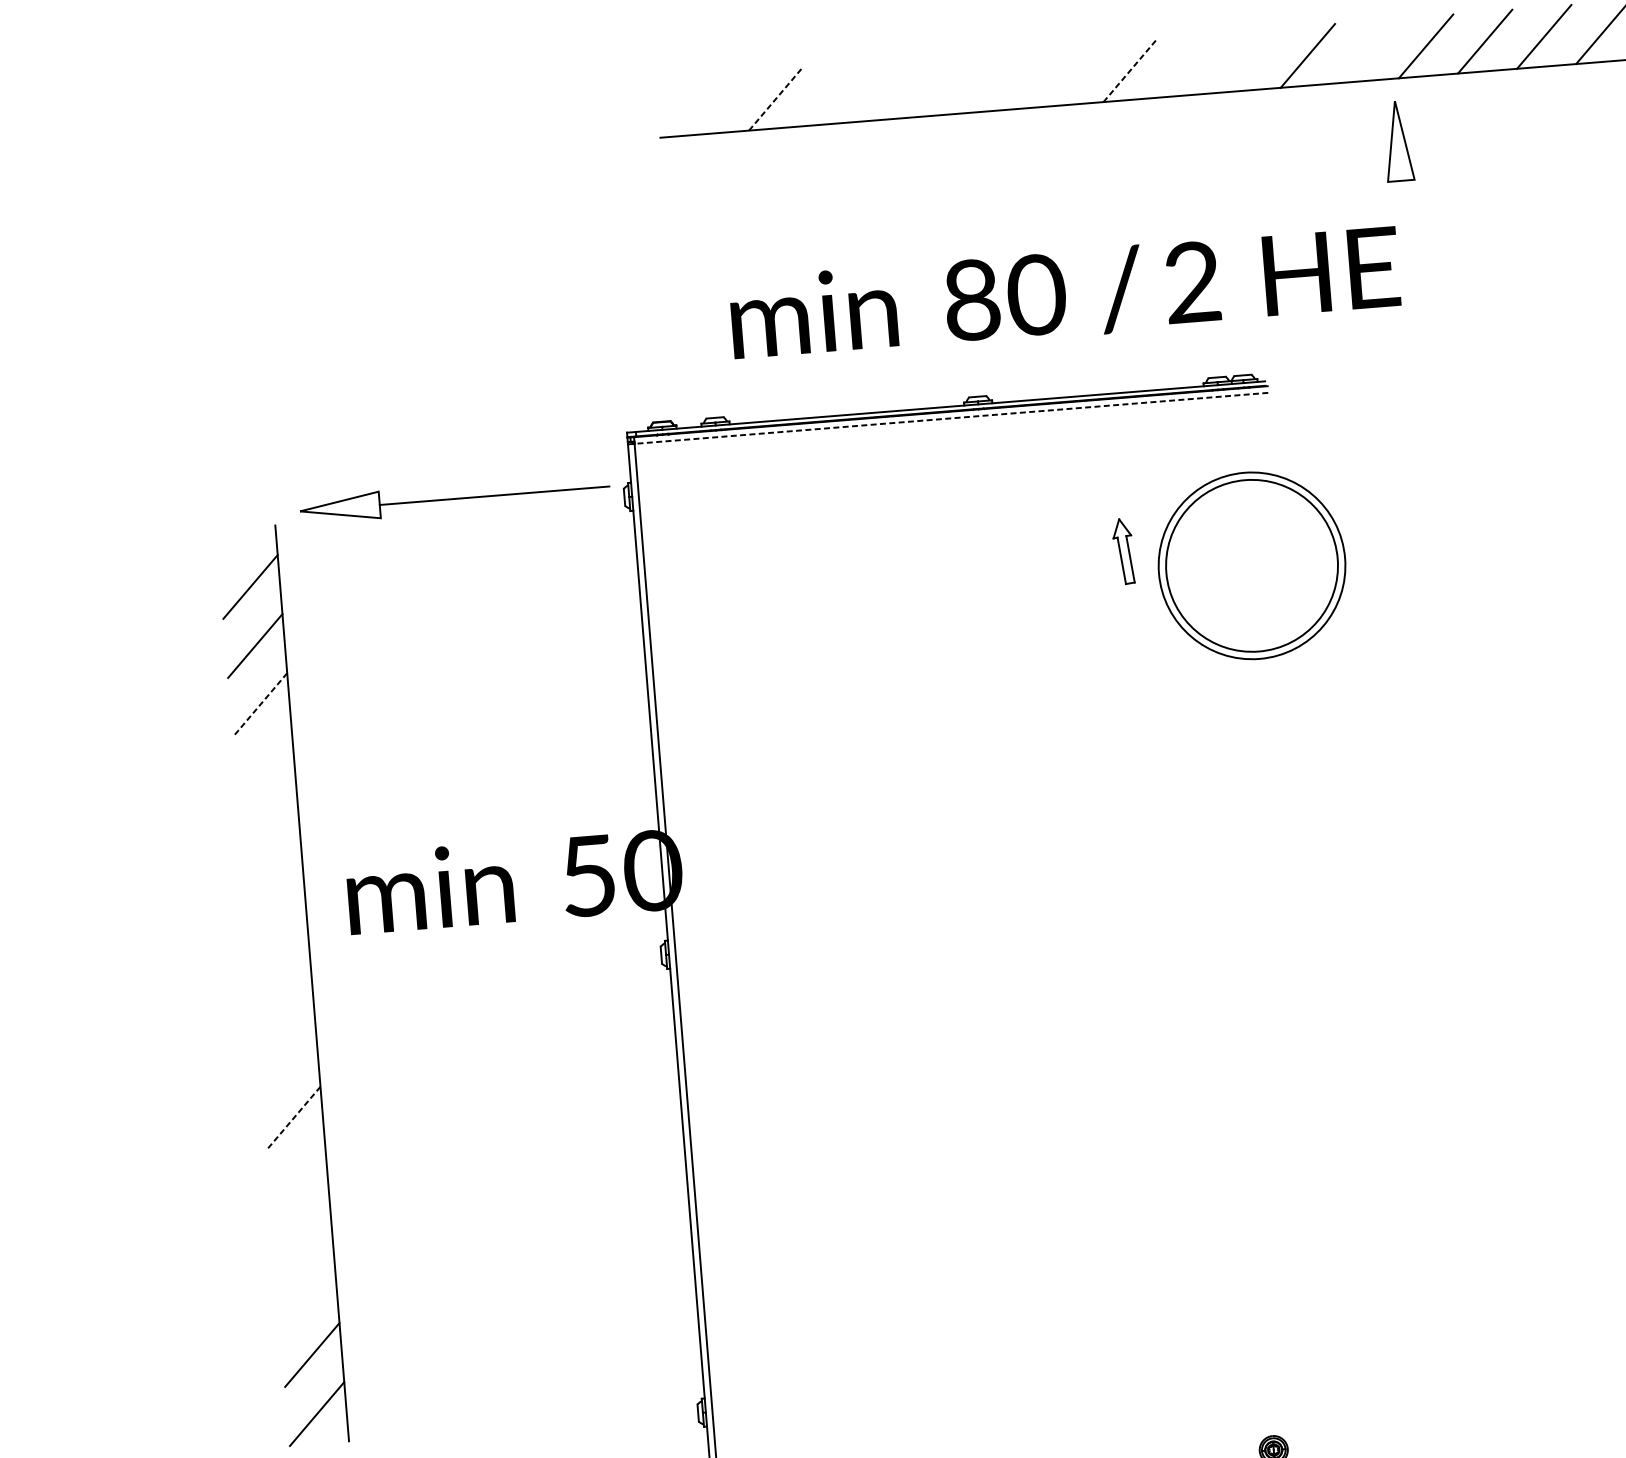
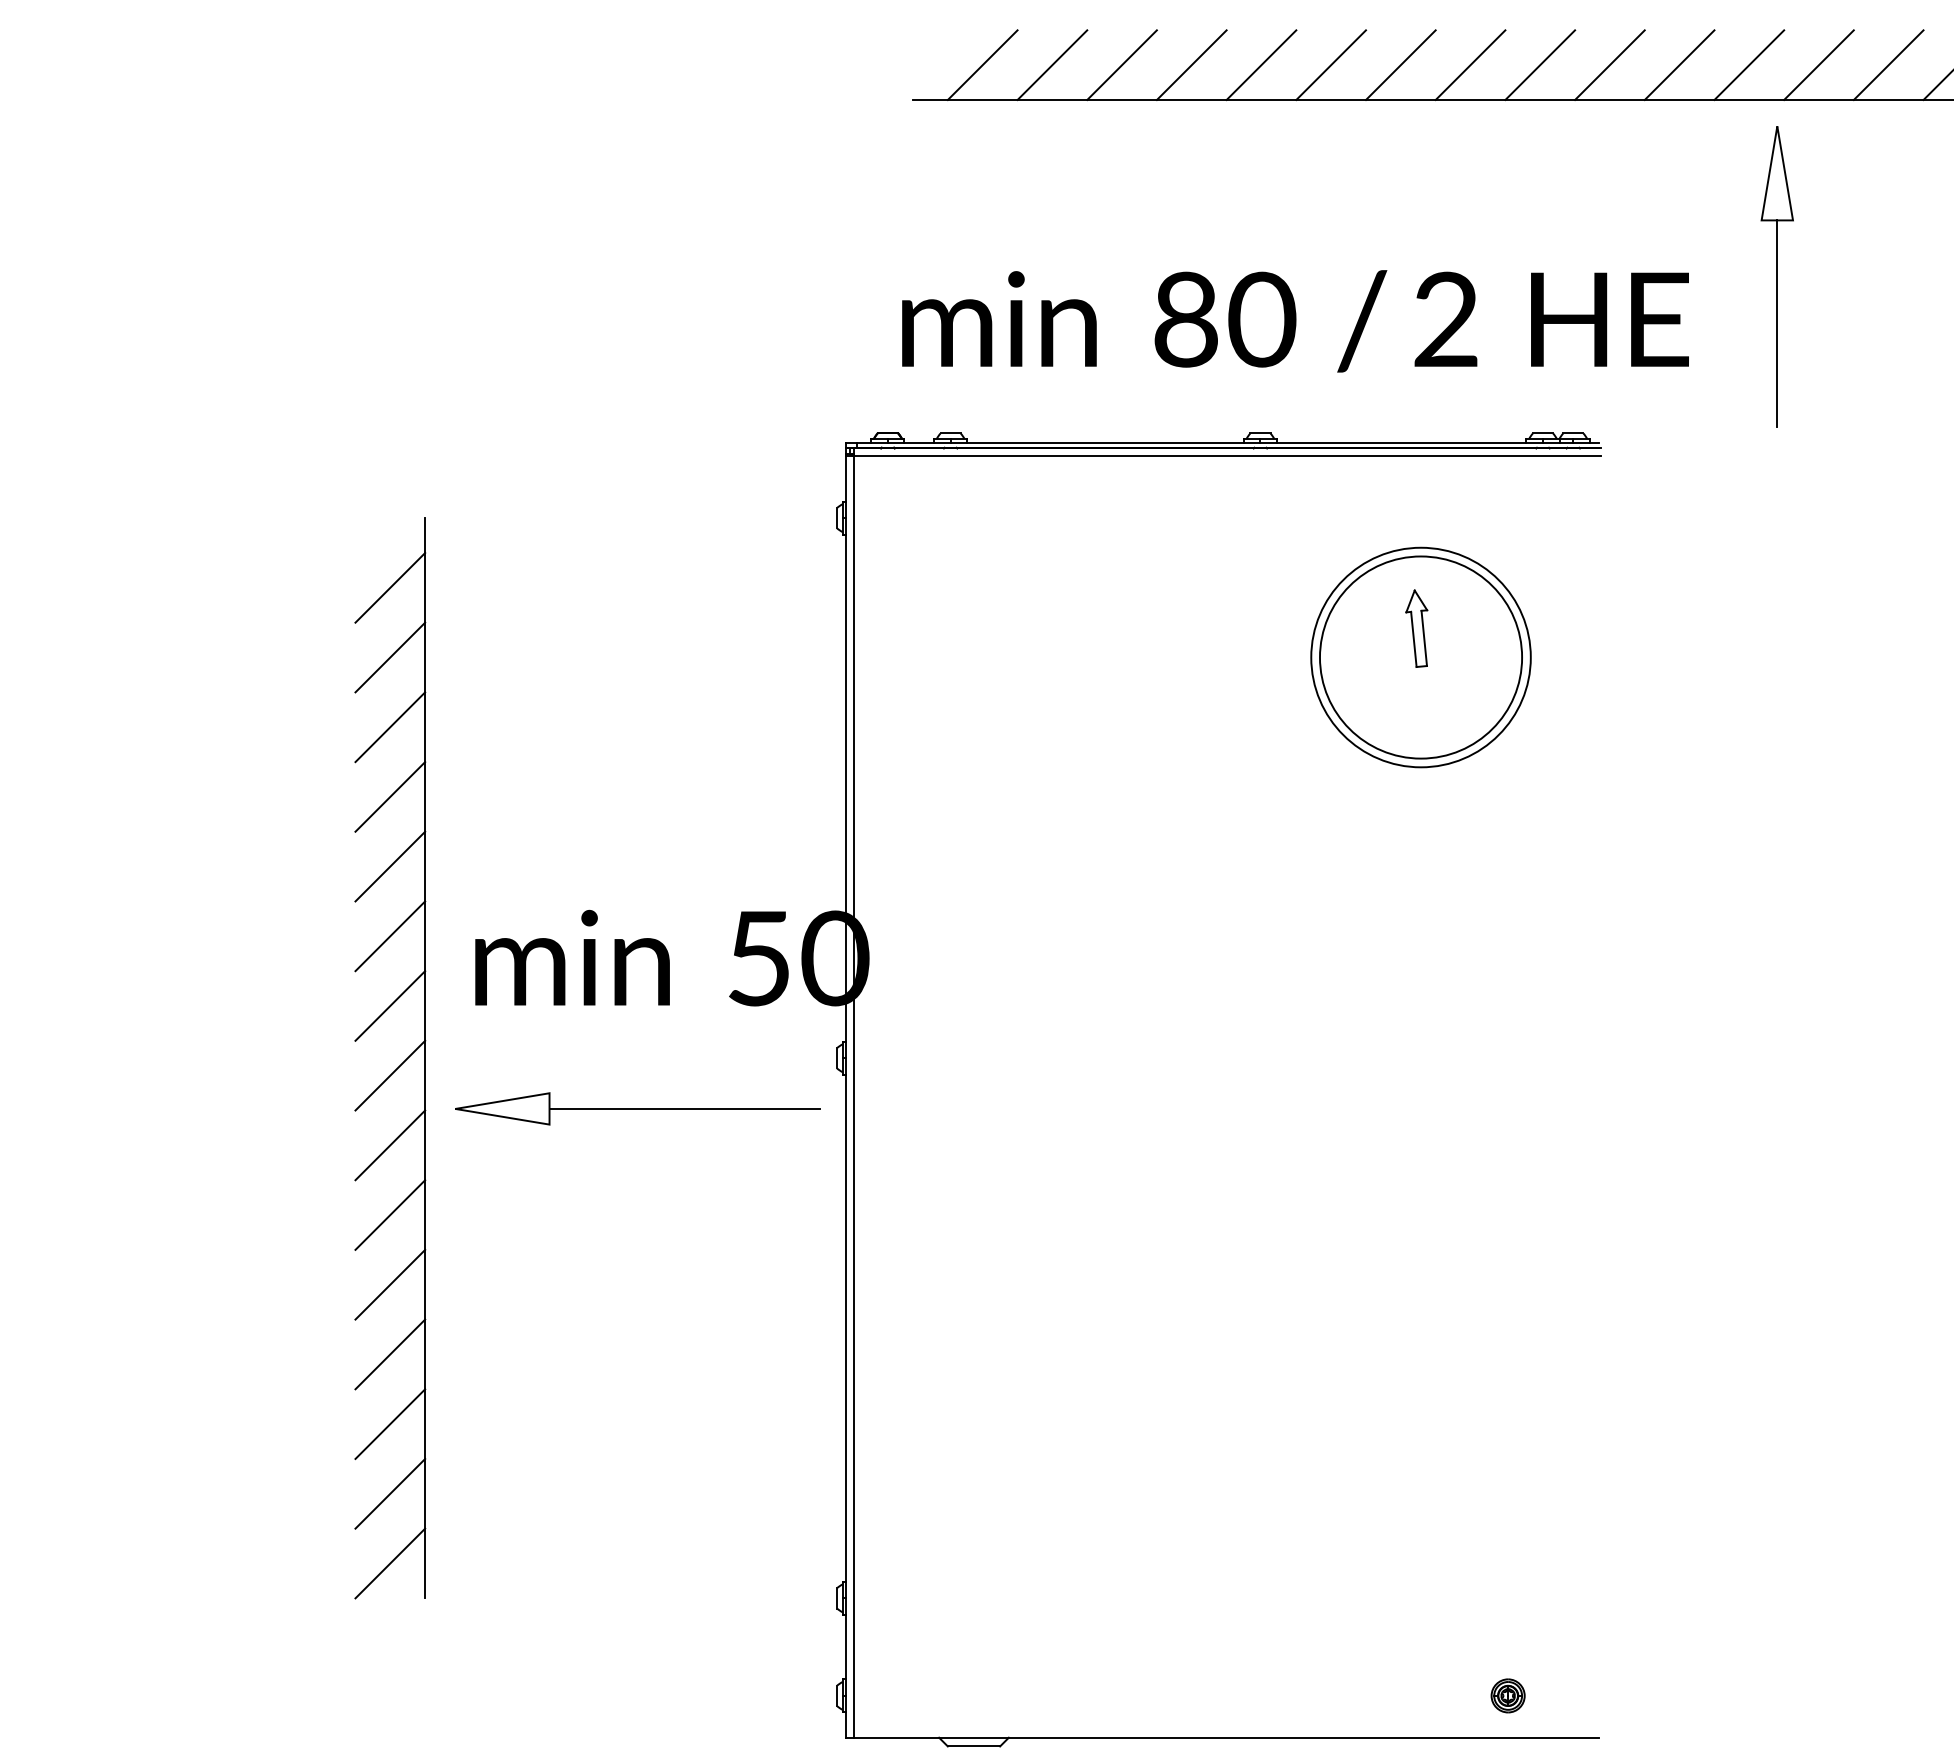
line: (1367, 51) -> (1749, 65), added
line: (1248, 60) -> (1609, 65), added
line: (1190, 65) -> (1540, 65), added
line: (1130, 69) -> (1470, 64), dashed -> solid
line: (1071, 75) -> (1400, 65), added
line: (1011, 80) -> (1330, 65), added
line: (953, 84) -> (1261, 65), added
line: (894, 89) -> (1191, 65), added
line: (834, 94) -> (1121, 65), added
line: (776, 98) -> (1052, 64), dashed -> solid
line: (716, 103) -> (982, 65), added
line: (1408, 268) -> (1777, 323), added
text: (1065, 294) -> (1295, 321), moved
line: (951, 418) -> (1227, 456), dashed -> solid
part: (454, 498) -> (637, 1108), moved
part: (1251, 565) -> (1420, 657), moved
line: (259, 705) -> (389, 727), dashed -> solid
line: (264, 763) -> (390, 796), added
line: (269, 823) -> (390, 866), added
line: (274, 882) -> (390, 936), added
line: (279, 941) -> (390, 1005), added
line: (283, 1000) -> (390, 1075), added
line: (288, 1059) -> (390, 1145), added
line: (292, 1119) -> (389, 1215), dashed -> solid
line: (298, 1177) -> (390, 1284), added
line: (302, 1236) -> (390, 1354), added
line: (307, 1295) -> (390, 1423), added

